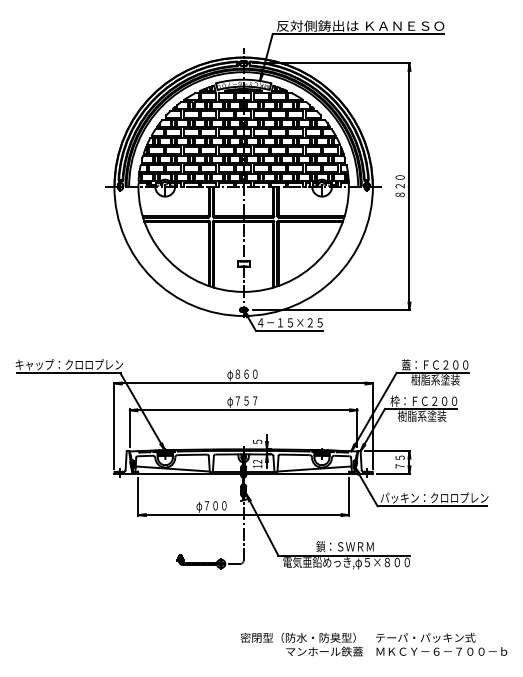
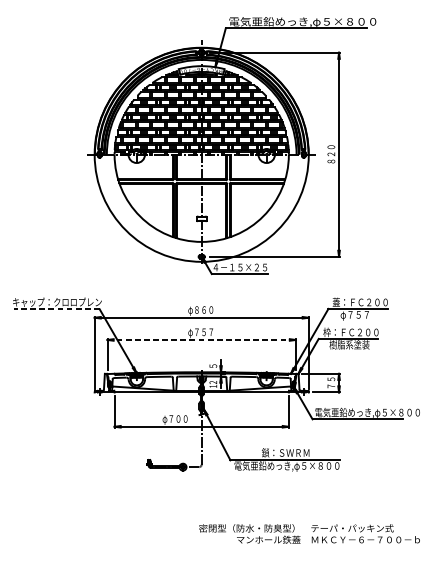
text: (365, 26) -> (302, 22), 反対側鋳出は ＫＡＮＥＳＯ -> 電気亜鉛めっき,φ５×８００
line: (68, 373) -> (56, 309), solid -> dashed
text: (435, 380) -> (360, 315), 樹脂系塗装 -> φ７５７
line: (243, 410) -> (201, 340), solid -> dashed
text: (443, 498) -> (367, 413), パッキン：クロロプレン -> 電気亜鉛めっき,φ５×８００

